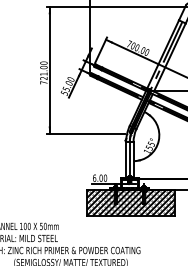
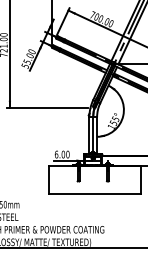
hatch: (131, 202) -> (94, 179), removed

